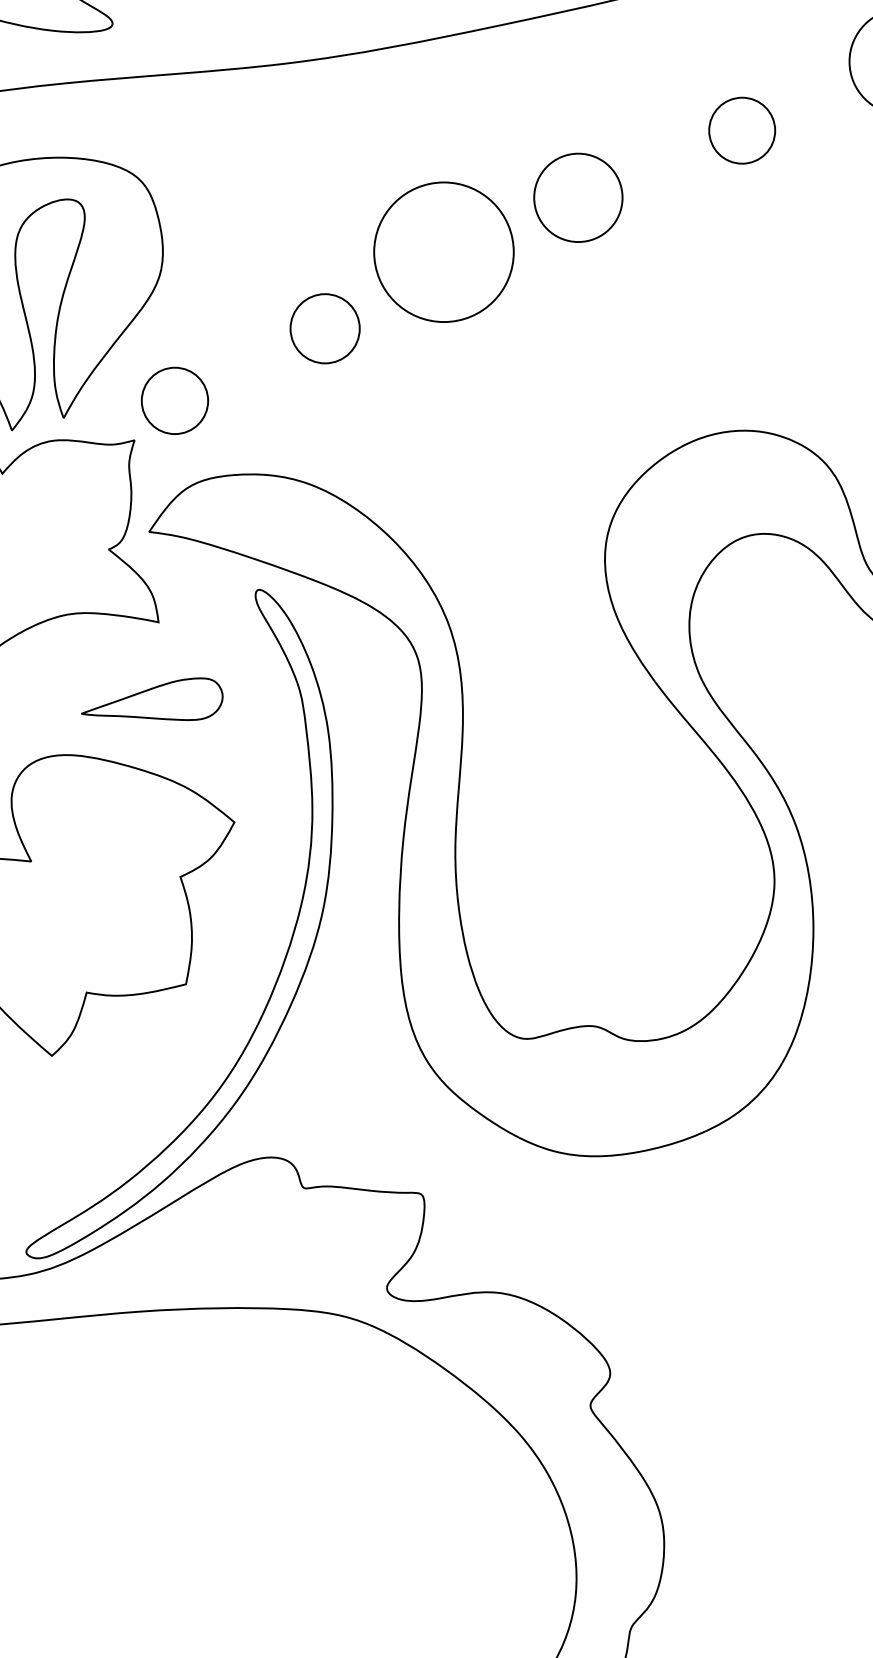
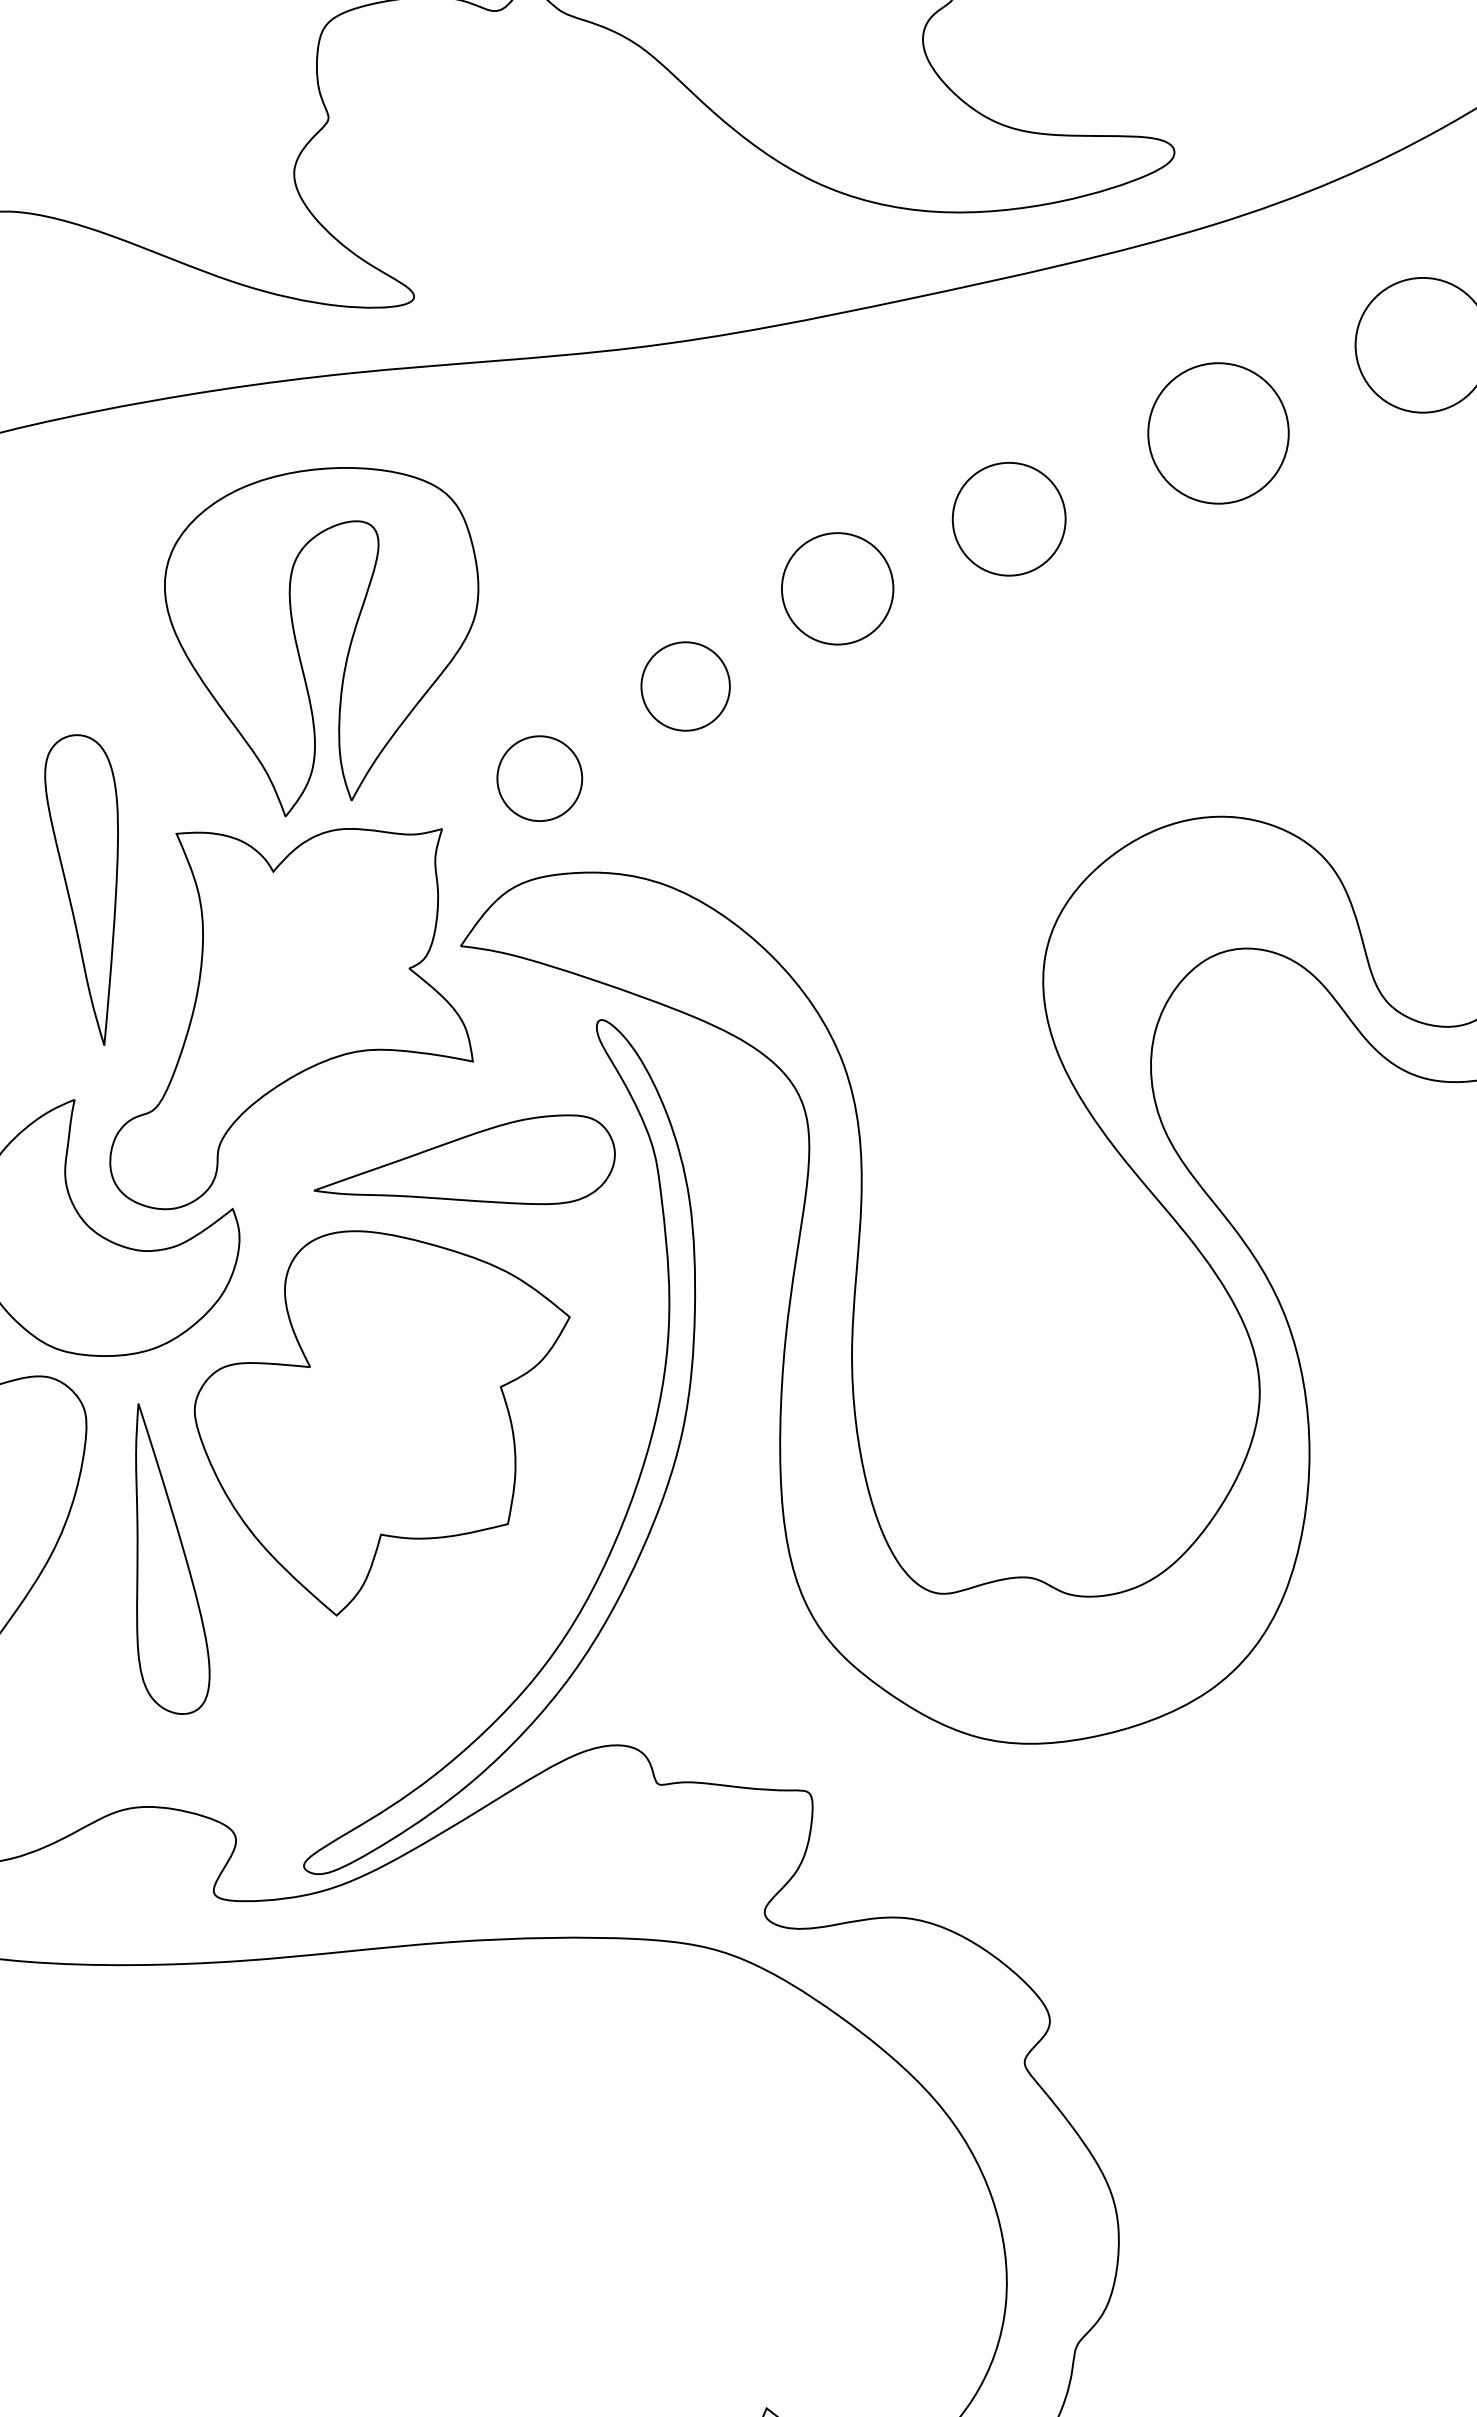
part: (742, 130) -> (1218, 433), size x1.67
part: (443, 252) -> (837, 588), size x0.62
part: (174, 400) -> (539, 778), moved
part: (152, 698) -> (464, 1159), size x1.67

